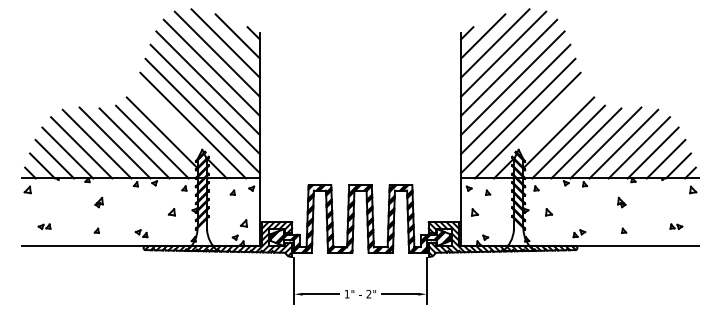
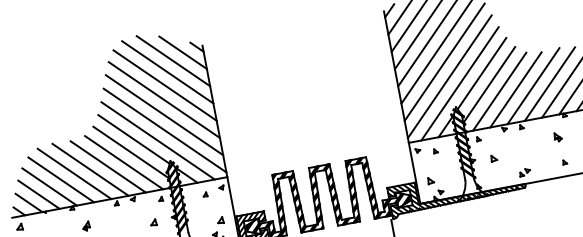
line: (167, 118) -> (133, 138), added
line: (553, 118) -> (482, 72), added
part: (474, 212) -> (430, 180), moved

